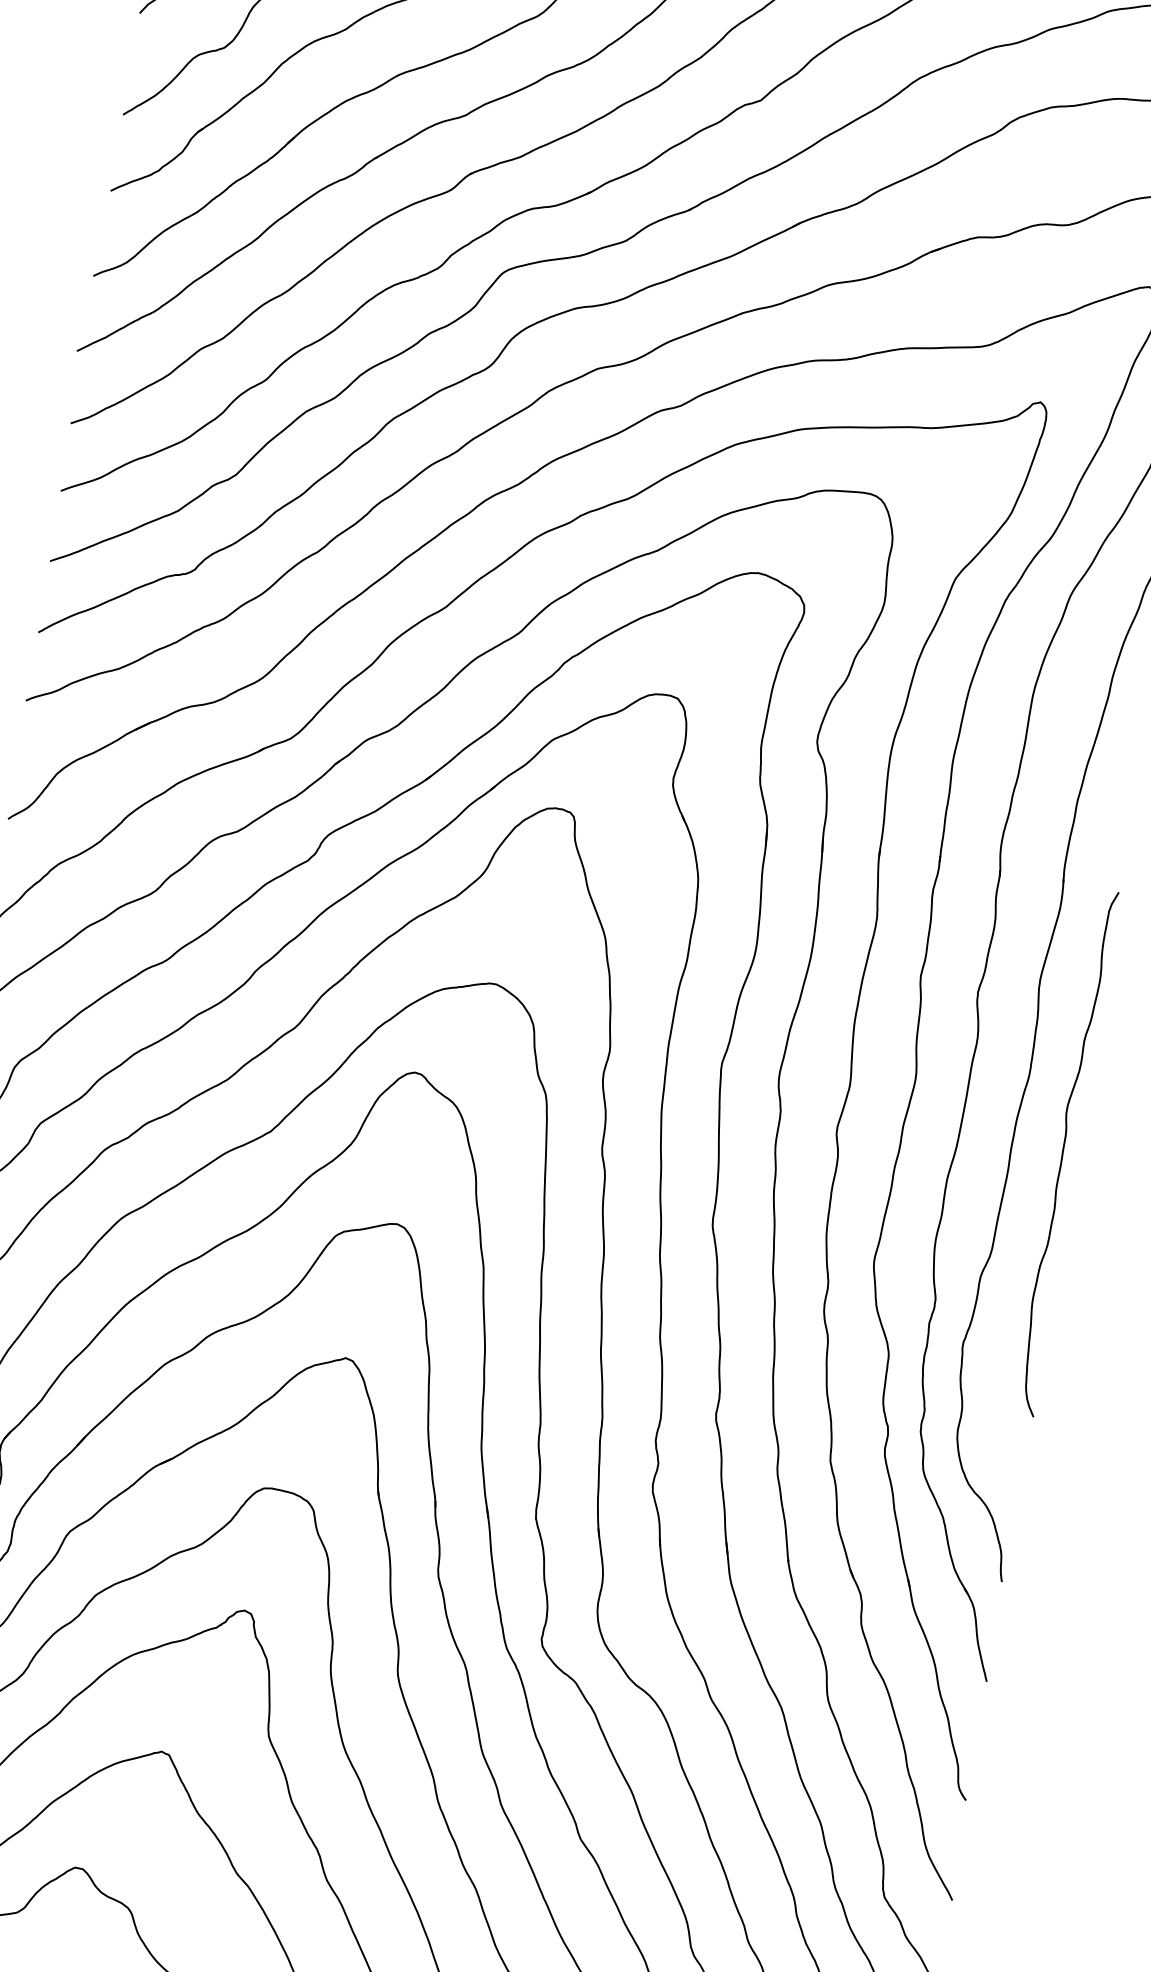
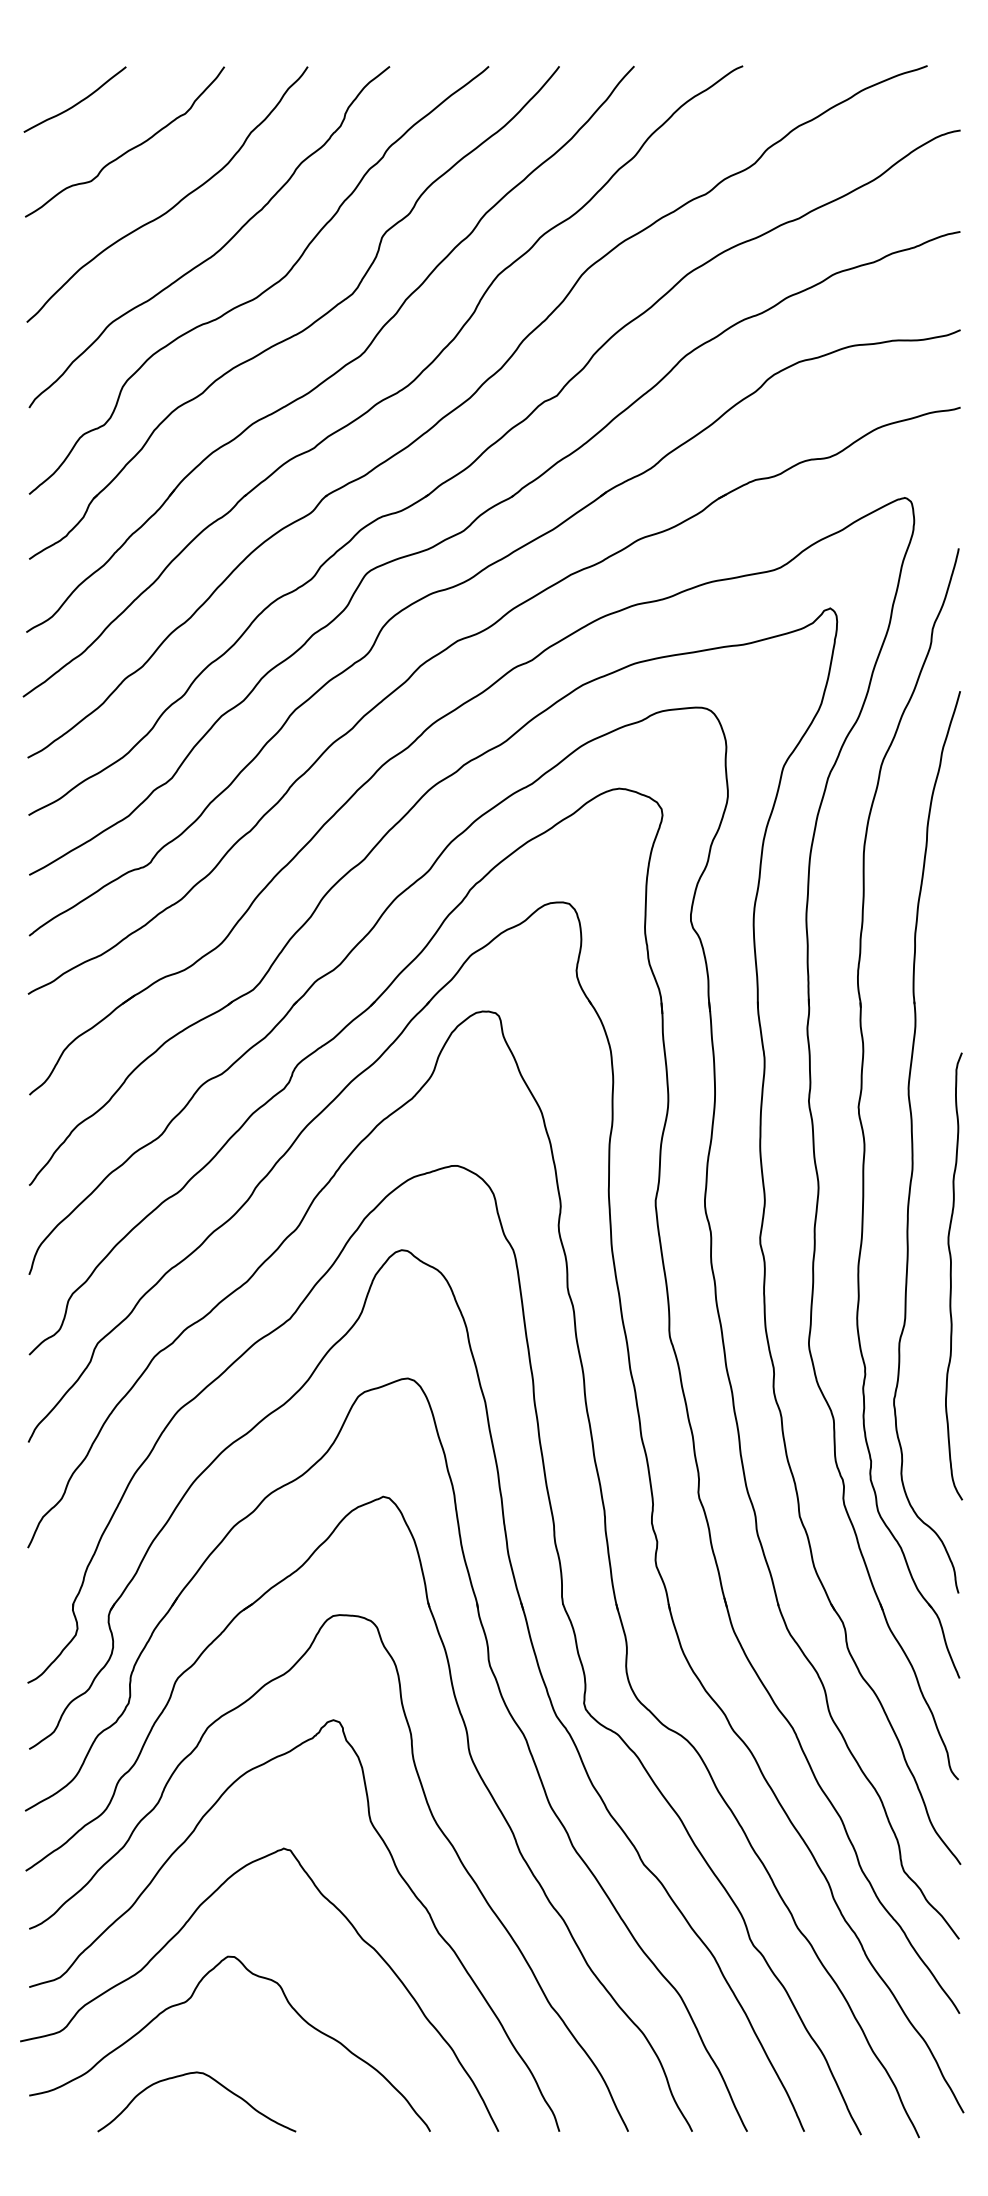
curve: (1063, 1152) -> (951, 1276), moved

